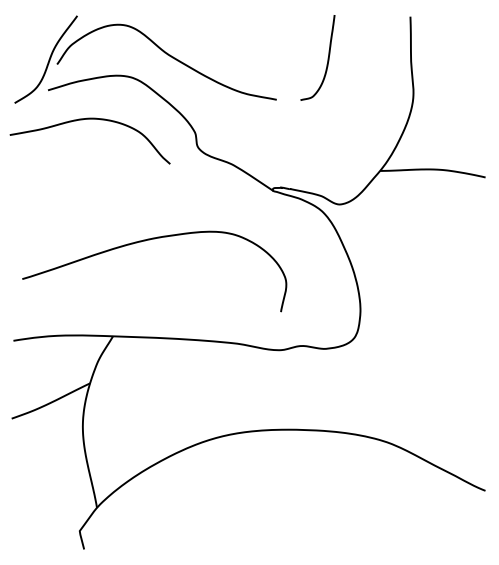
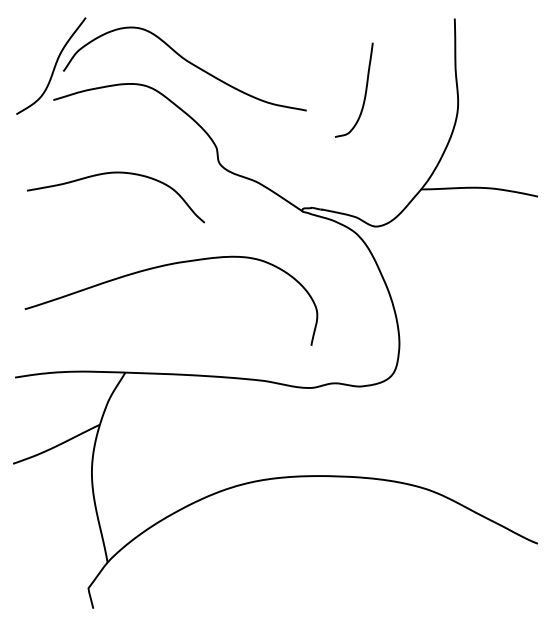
curve: (327, 60) -> (364, 93), moved
curve: (90, 119) -> (116, 173), moved

